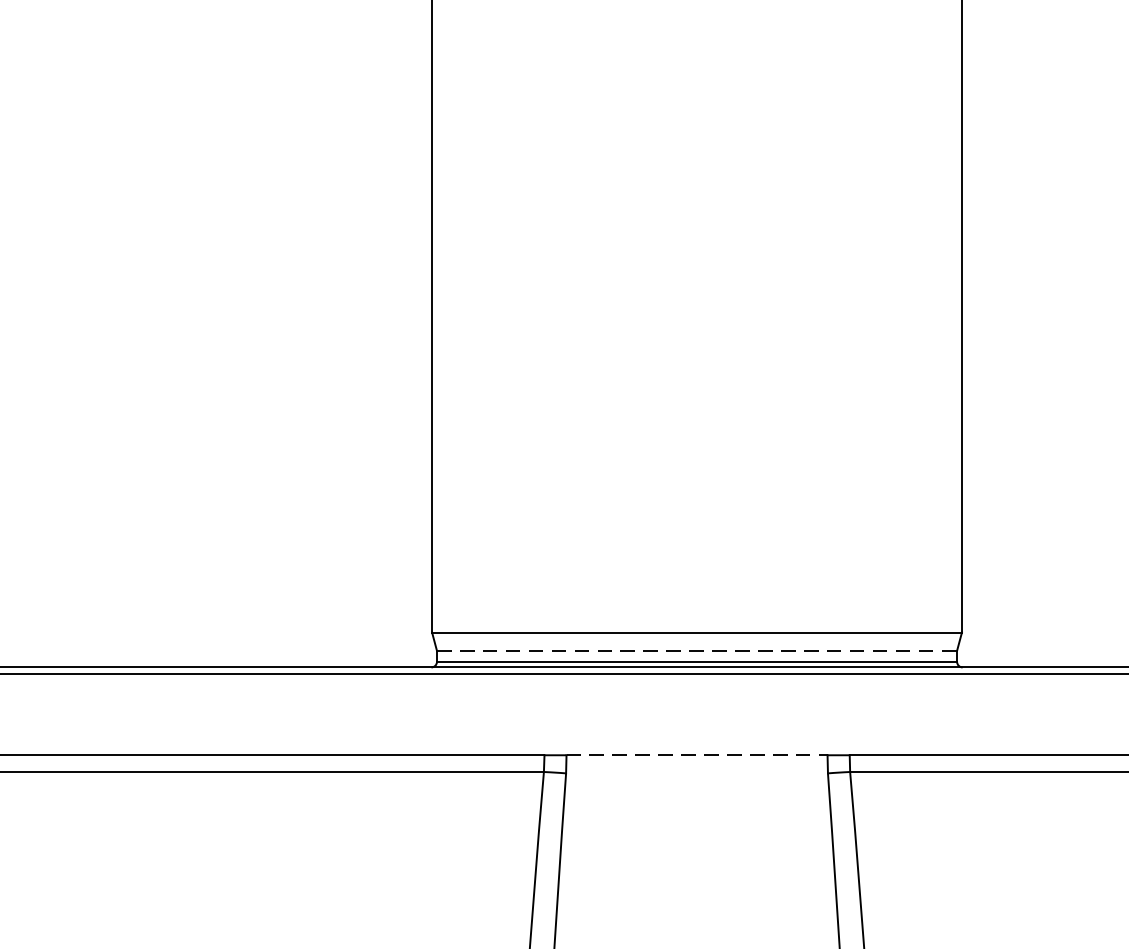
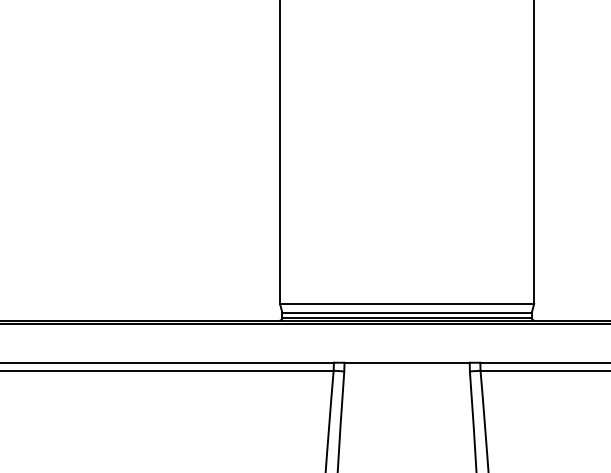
line: (697, 650) -> (407, 312), dashed -> solid
line: (697, 754) -> (407, 362), dashed -> solid

